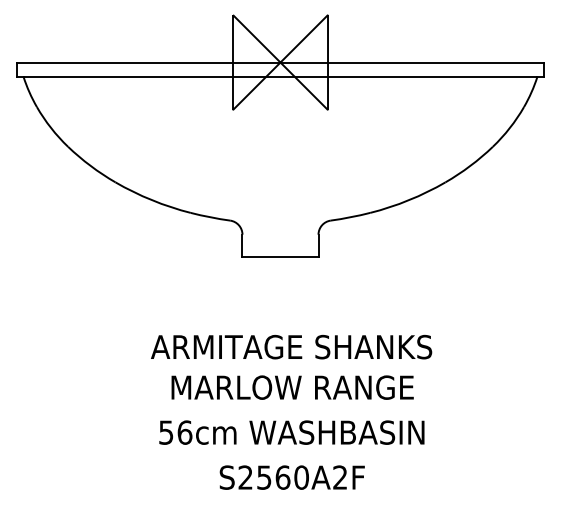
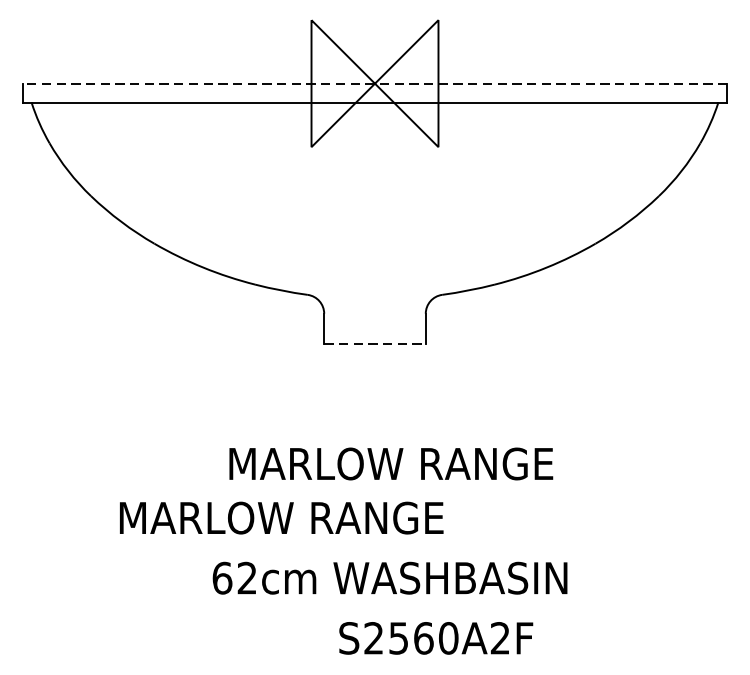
line: (280, 62) -> (375, 83), solid -> dashed
line: (280, 257) -> (375, 344), solid -> dashed
text: (291, 346) -> (389, 463), ARMITAGE SHANKS -> MARLOW RANGE
text: (292, 387) -> (281, 517), moved
text: (175, 432) -> (234, 578), 56cm -> 62cm
text: (291, 477) -> (435, 638), moved

